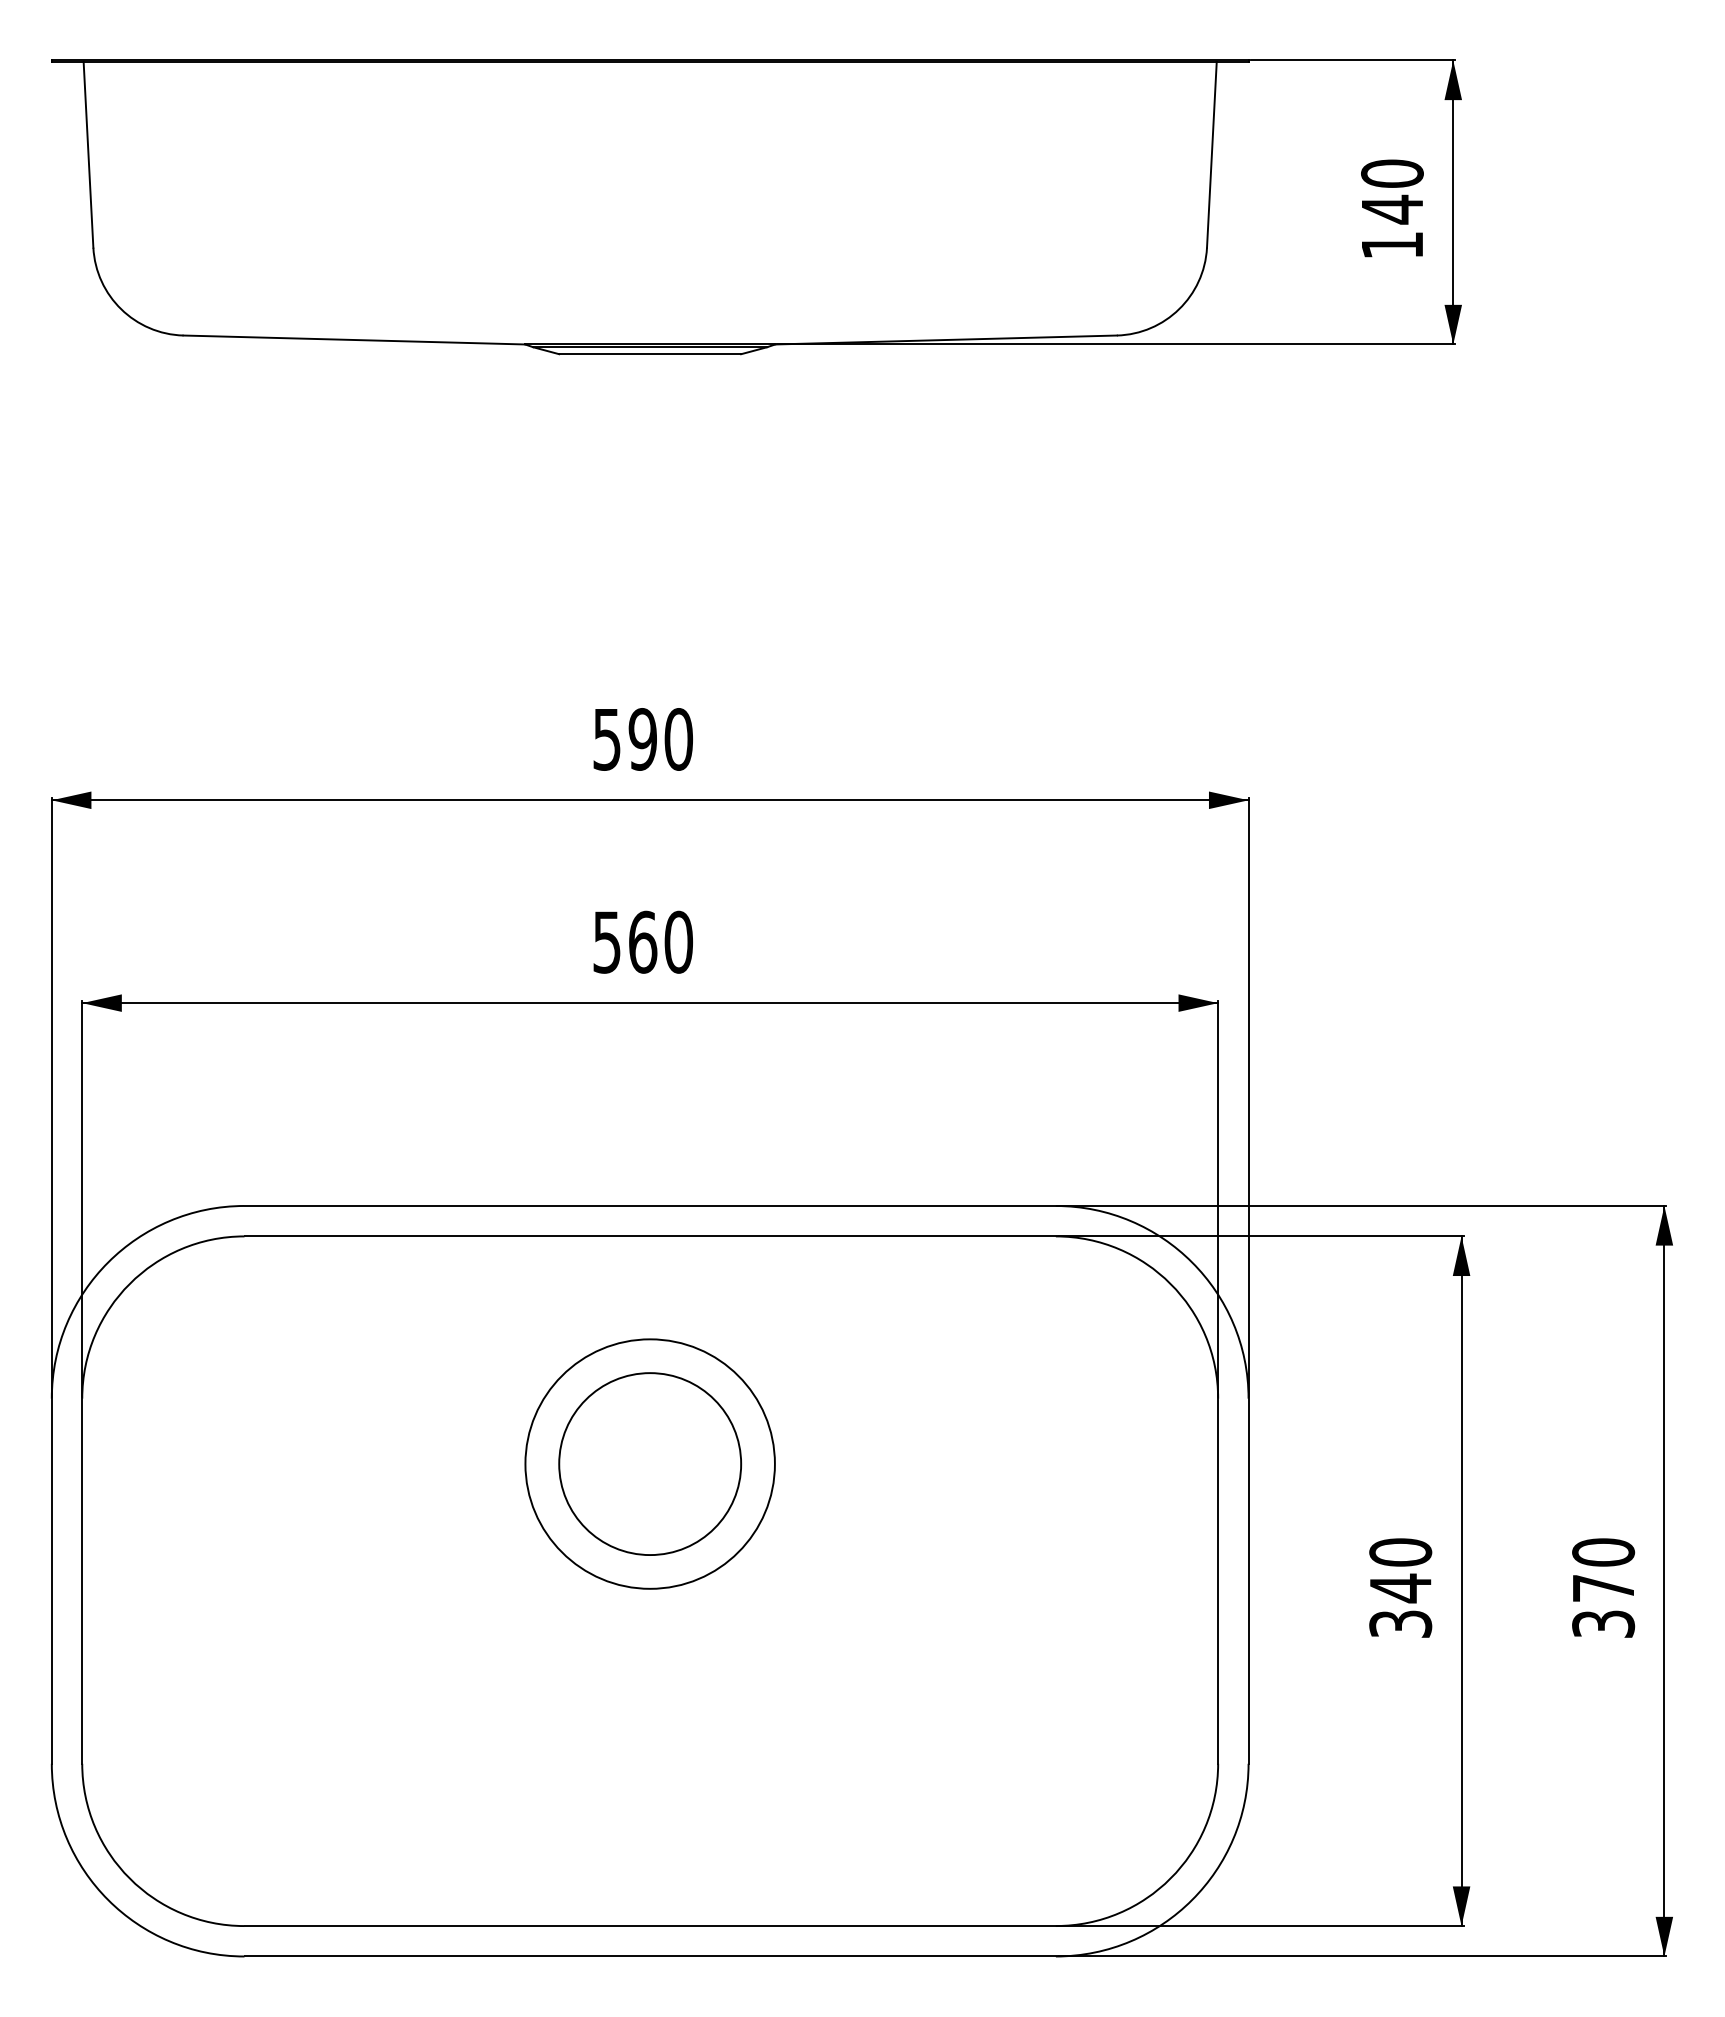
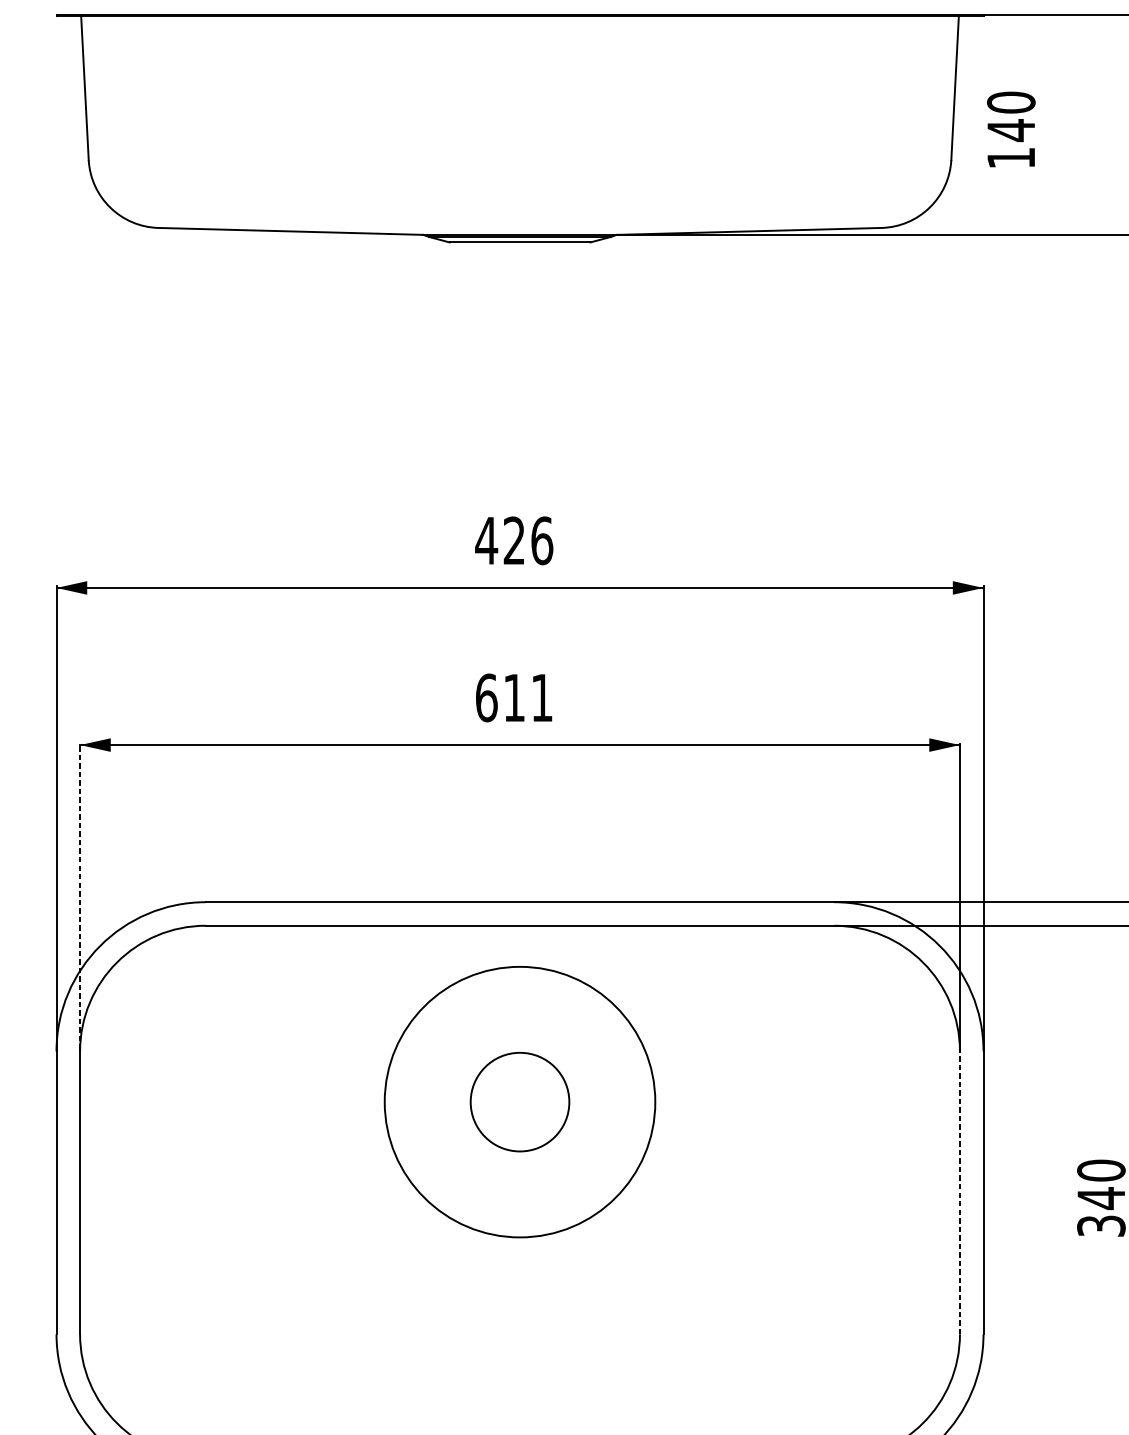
text: (1392, 208) -> (1011, 129), moved
text: (642, 739) -> (514, 540), 590 -> 426
text: (642, 941) -> (514, 697), 560 -> 611
line: (82, 1198) -> (80, 896), solid -> dashed
circle: (649, 1463) -> (519, 1101), size x1.4
circle: (650, 1464) -> (520, 1102), size x0.7
line: (1218, 1581) -> (960, 1193), solid -> dashed

